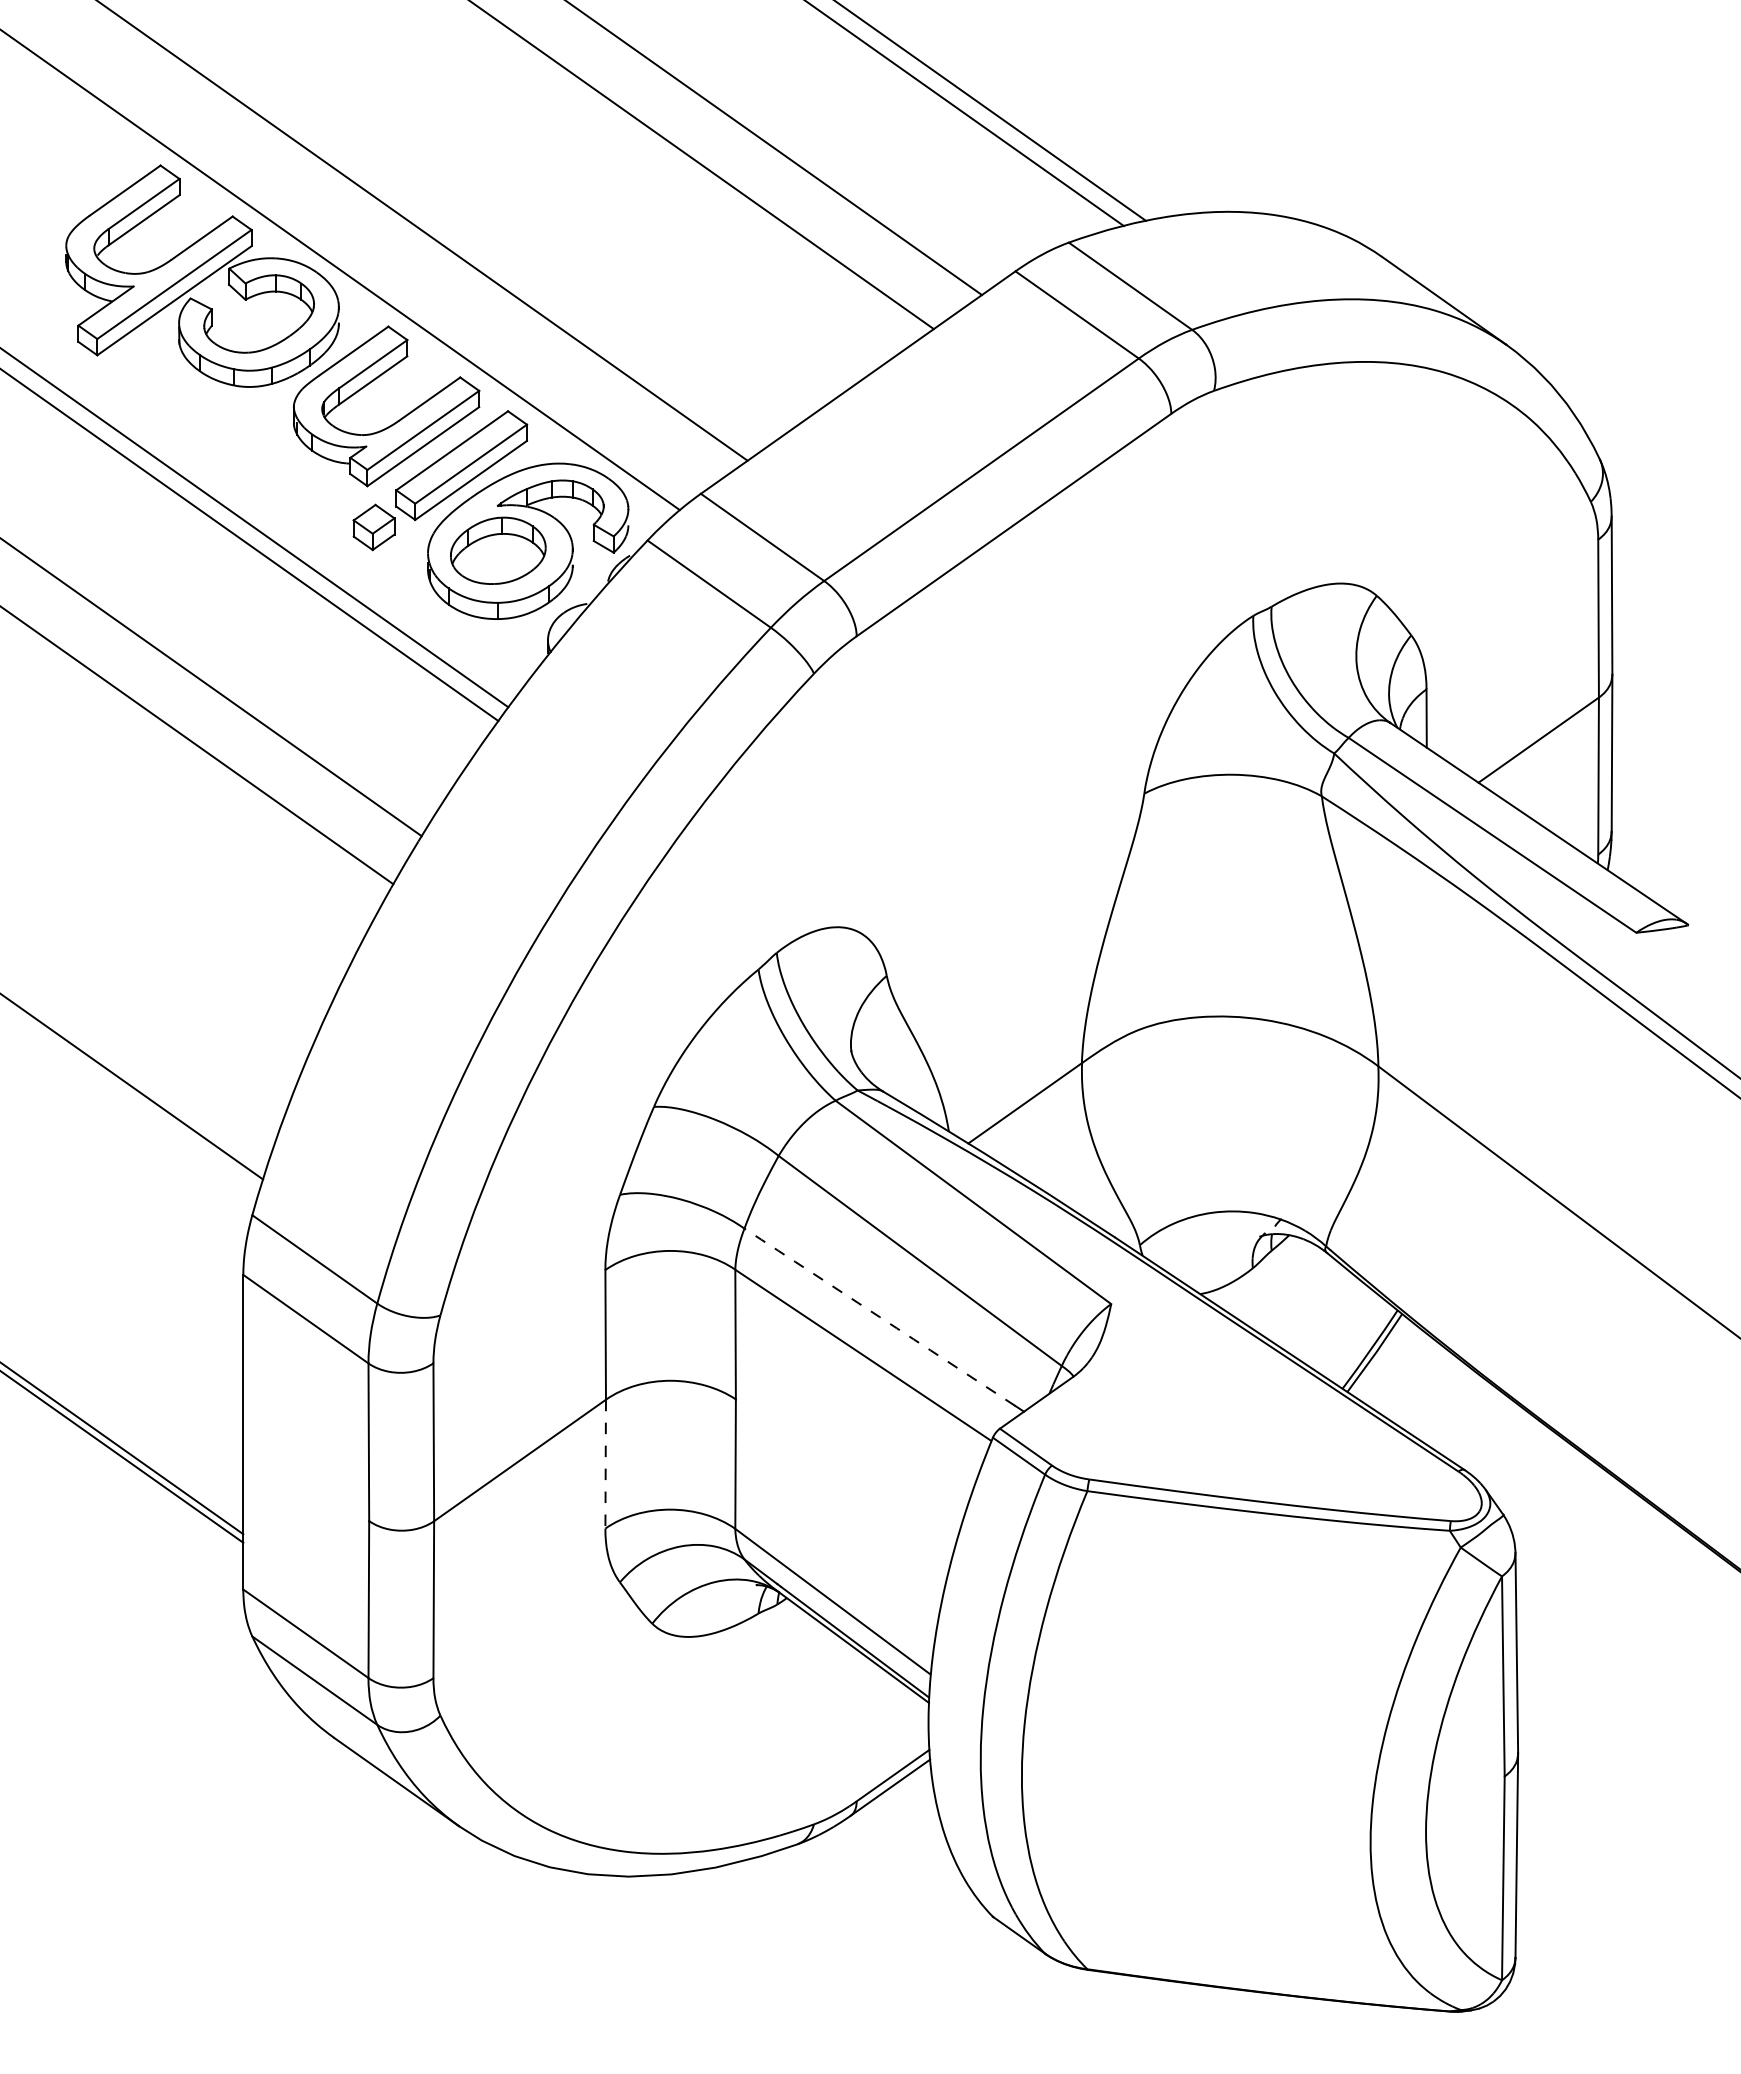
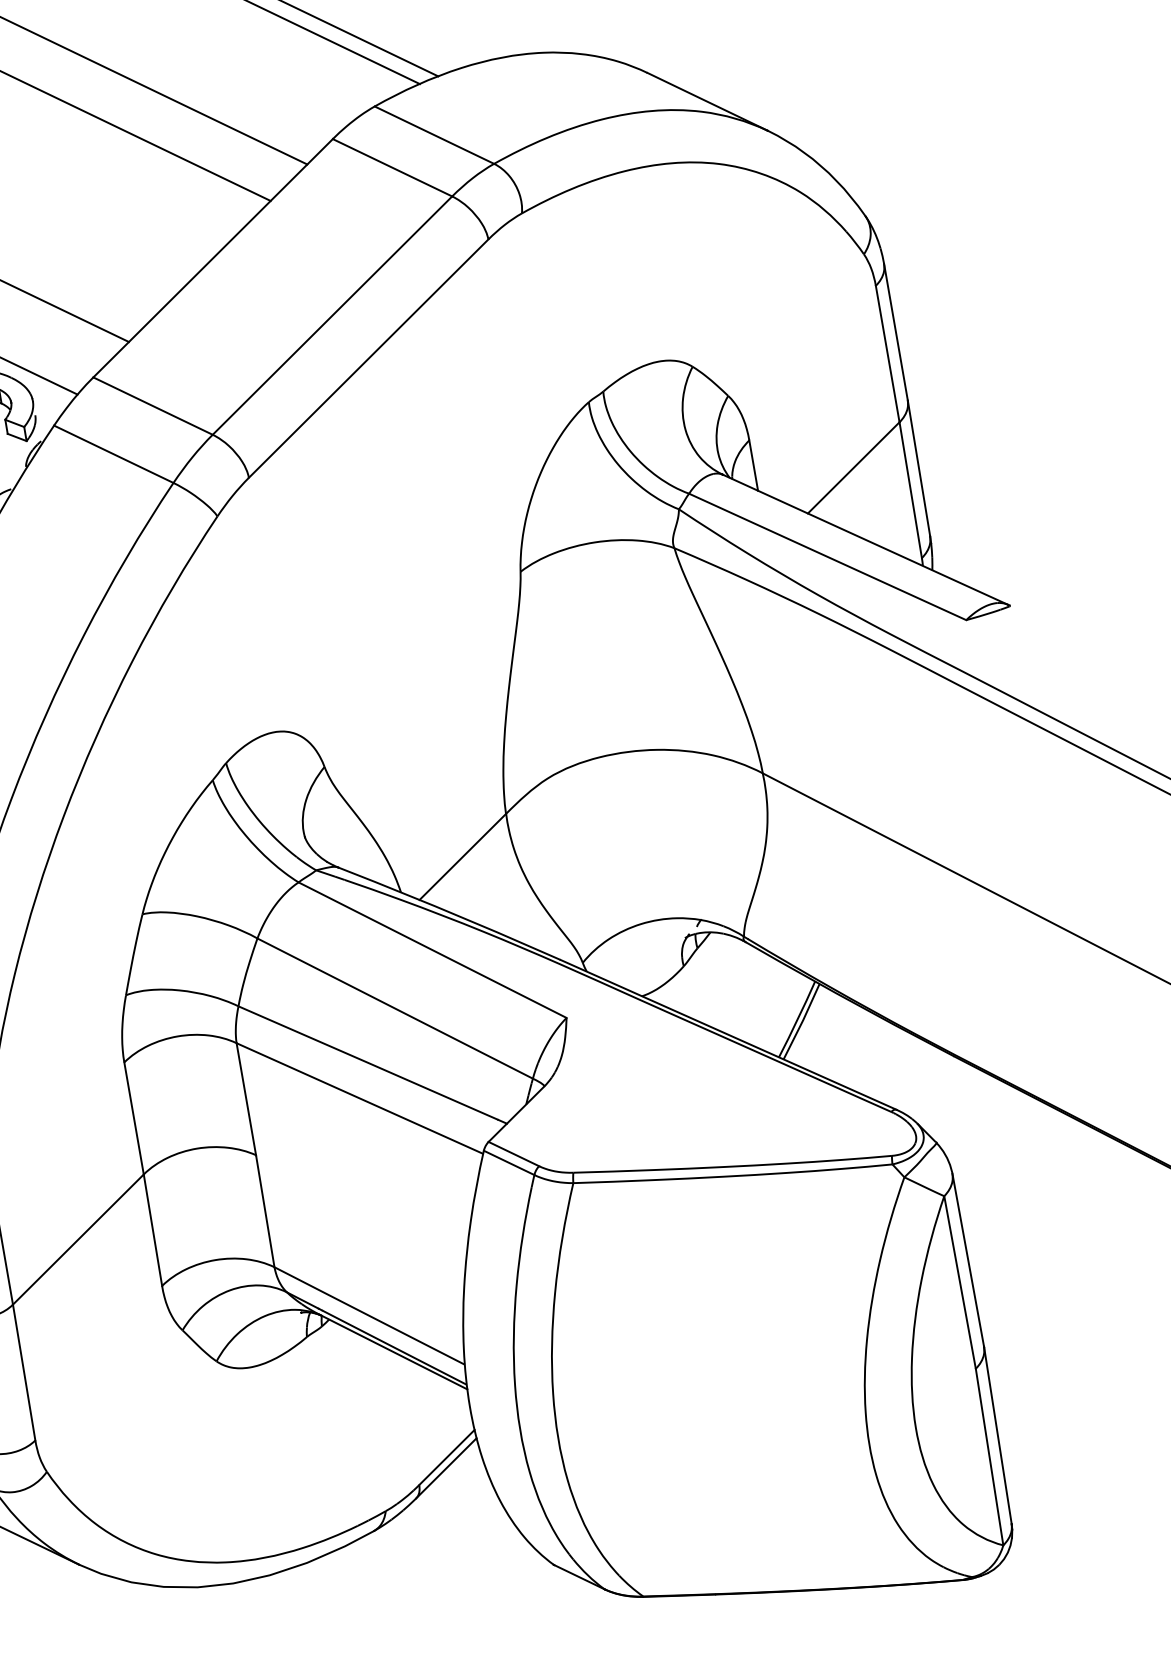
arc: (879, 1317) -> (368, 1063), dashed -> solid
line: (605, 1464) -> (152, 1230), dashed -> solid

